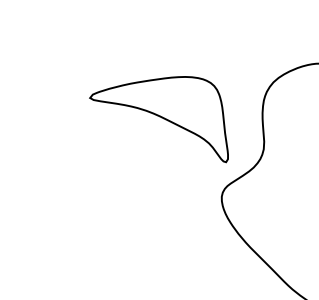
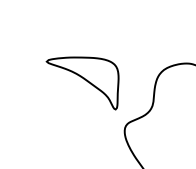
part: (159, 126) -> (82, 83), moved

